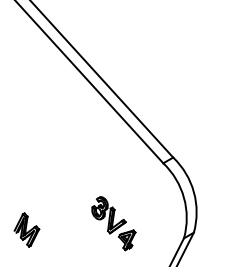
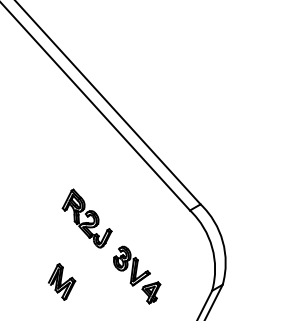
part: (66, 170) -> (86, 218), added
part: (27, 229) -> (62, 281), moved

